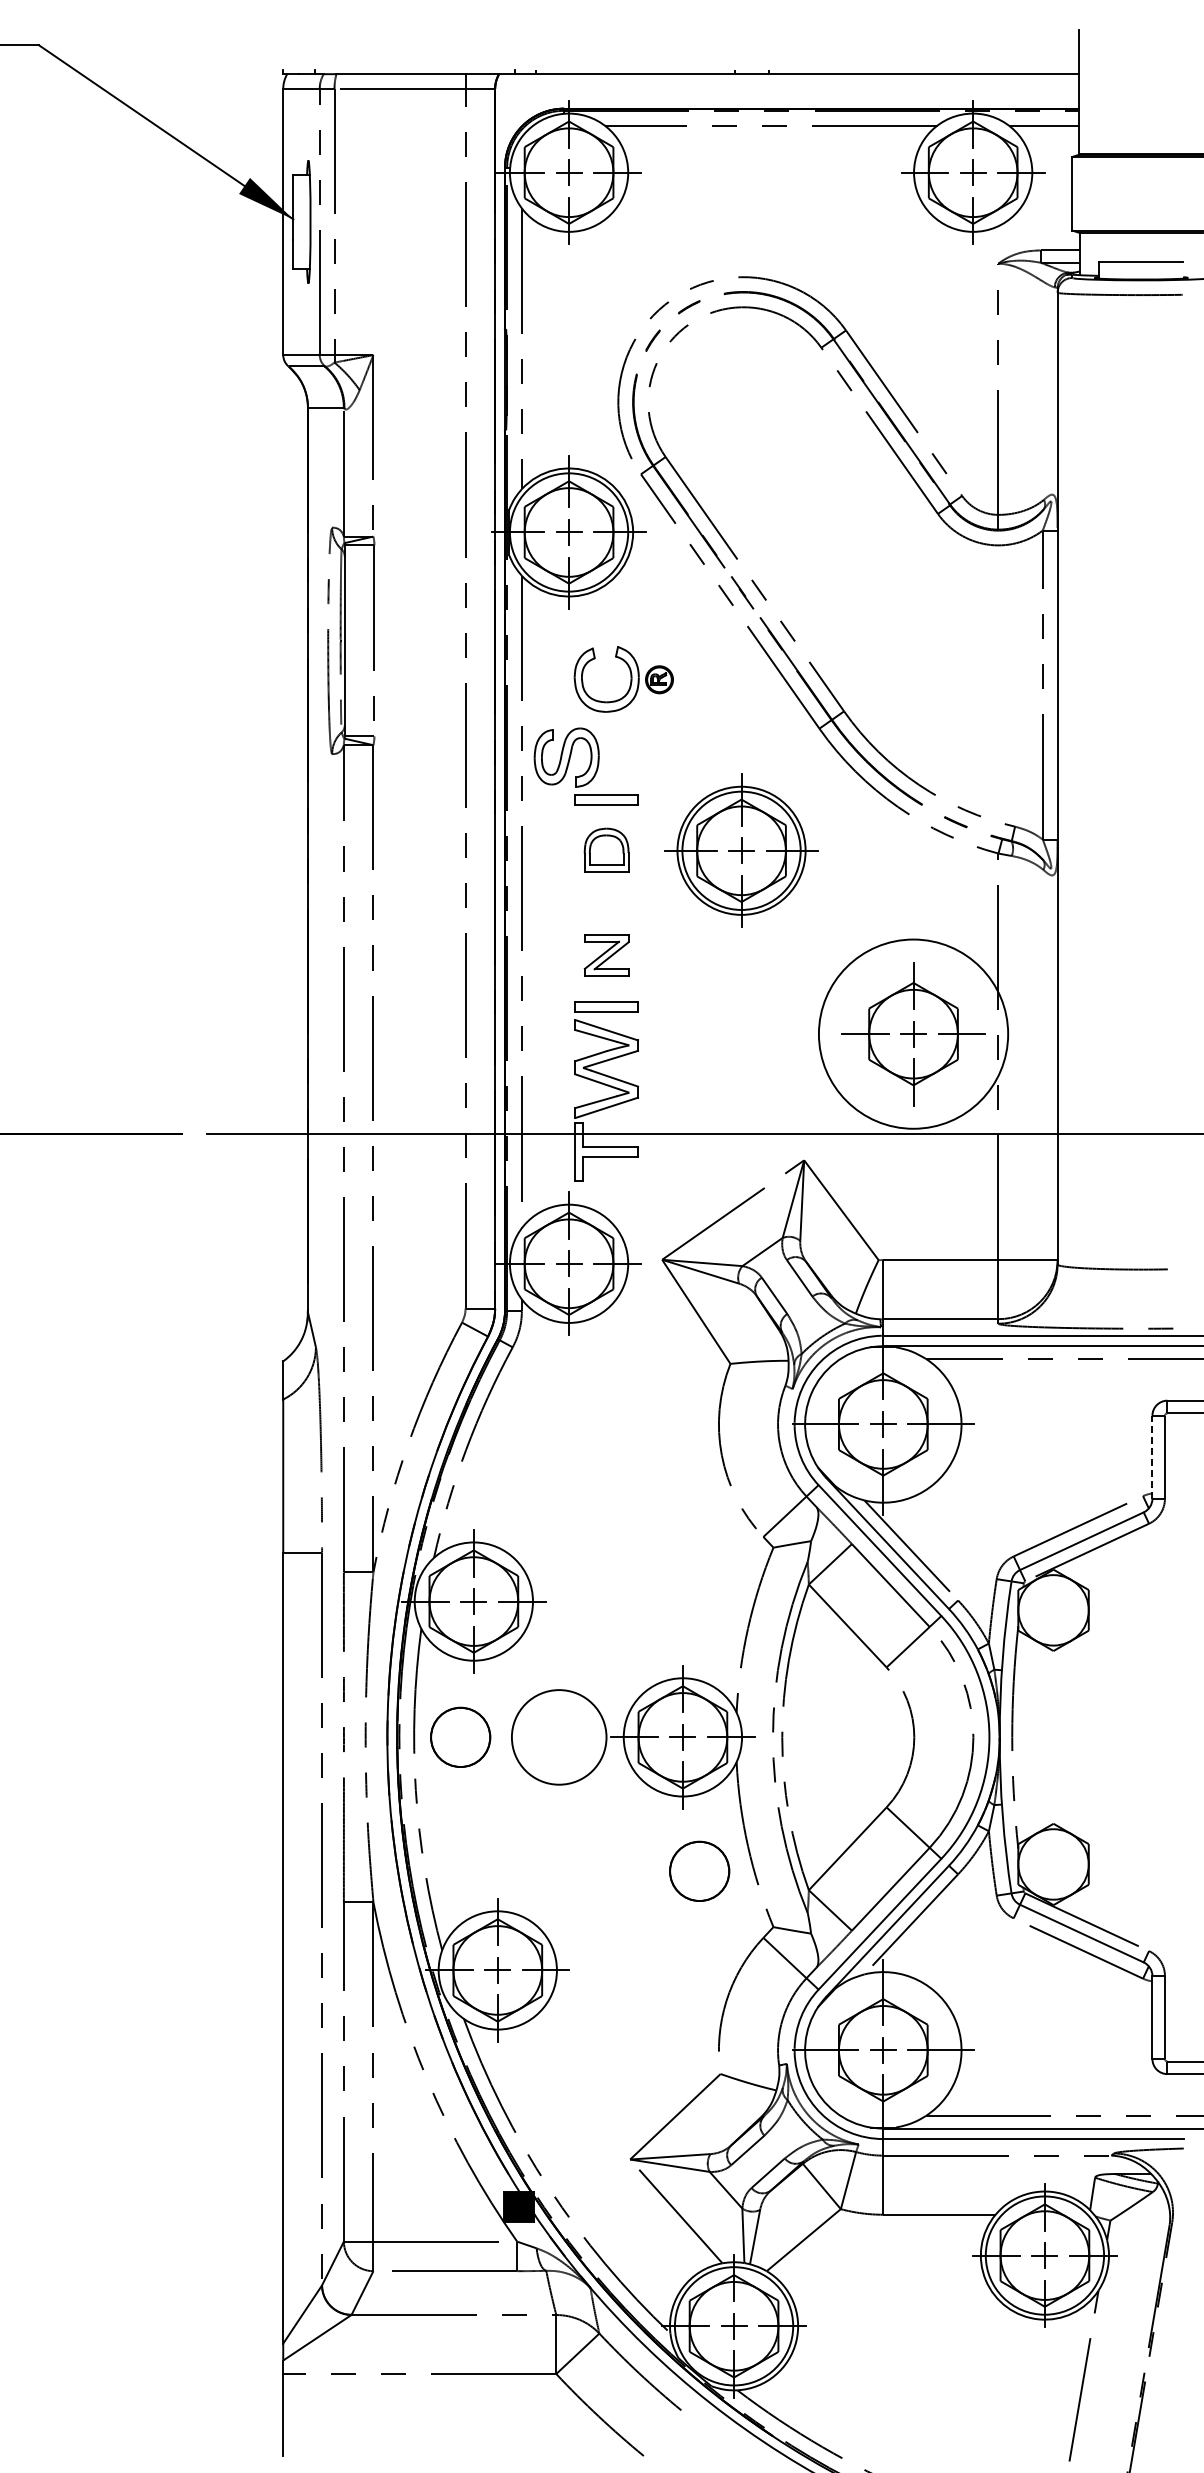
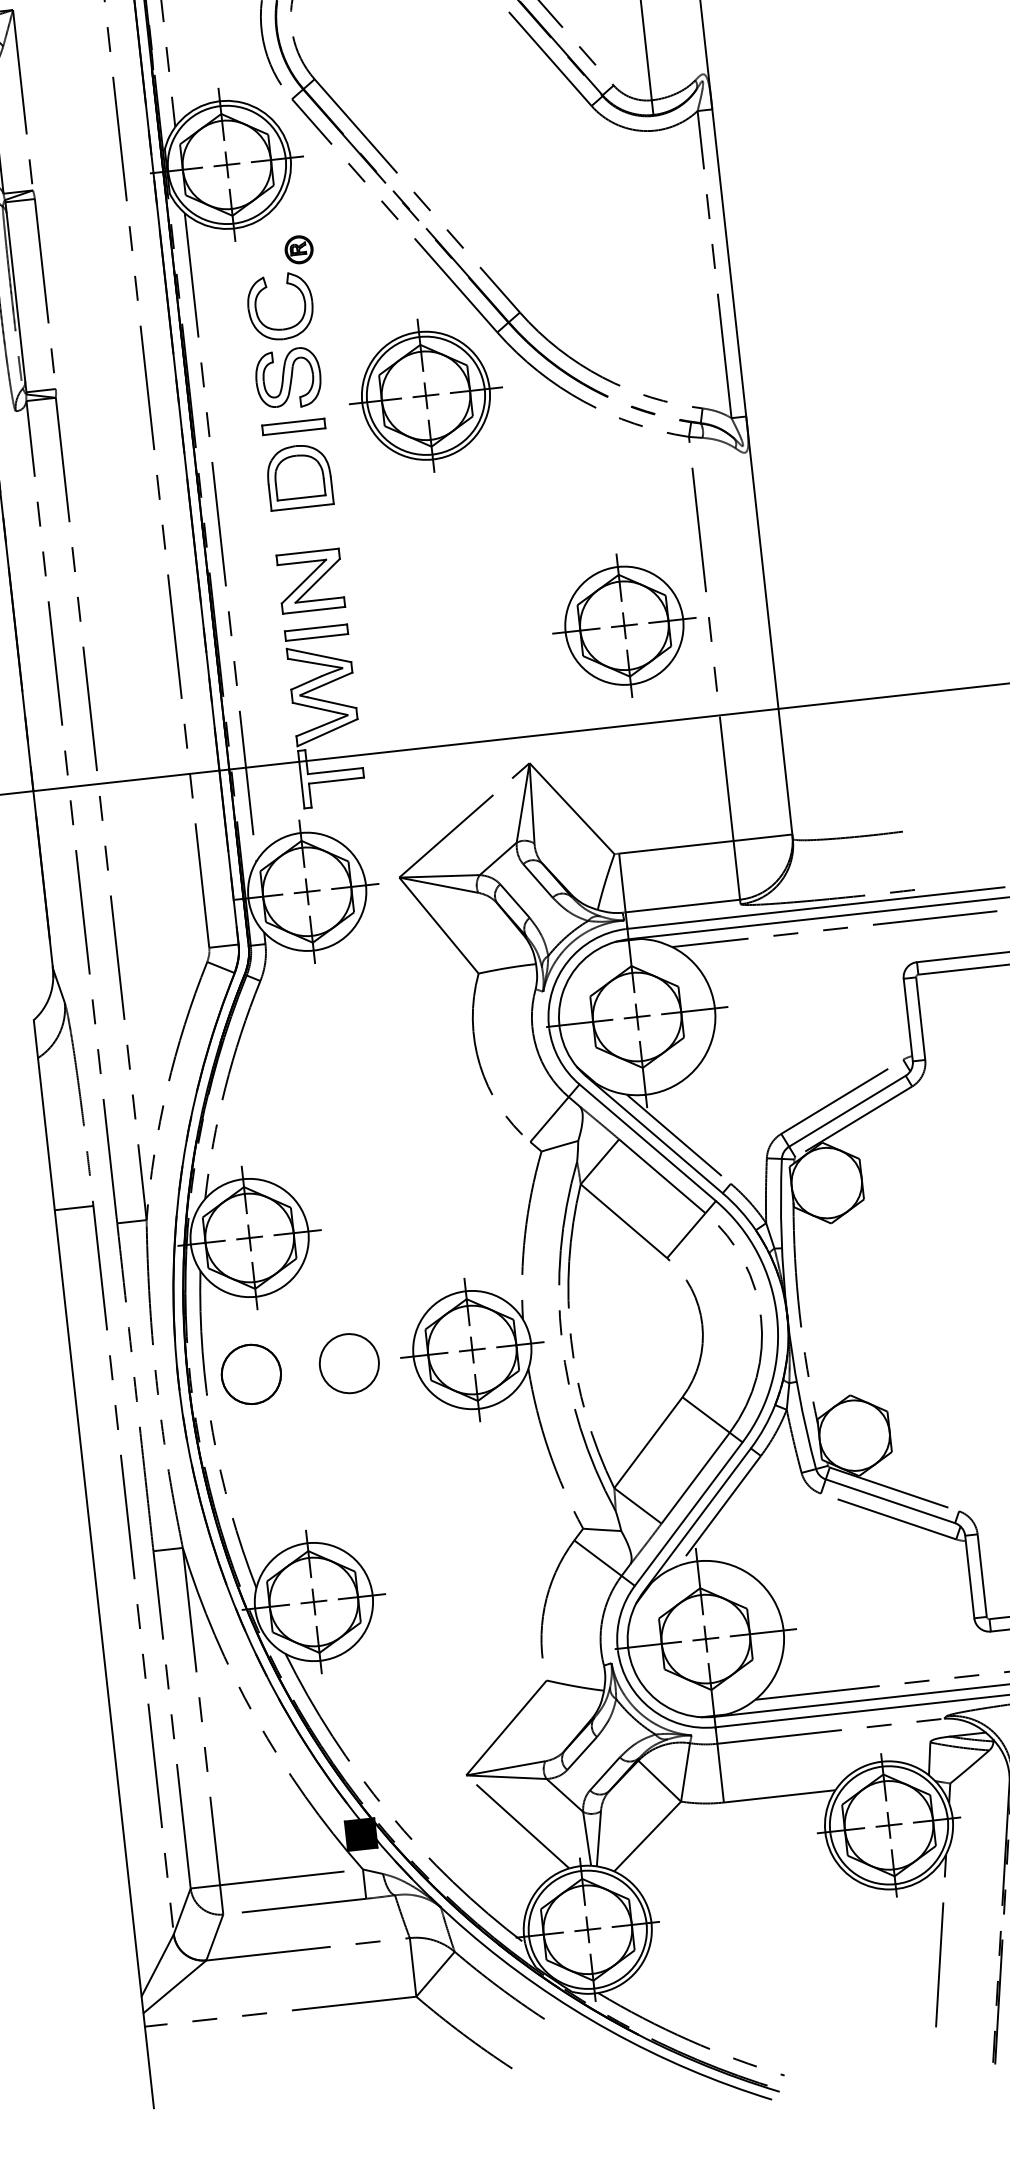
part: (659, 679) -> (299, 249), moved
part: (566, 757) -> (288, 378), moved
part: (606, 849) -> (298, 475), size x1.43
part: (741, 850) -> (425, 395), moved
part: (606, 955) -> (310, 581), size x1.43
circle: (913, 1034) -> (624, 626), size x0.62
line: (1152, 1457) -> (908, 1020), dashed -> solid
circle: (558, 1736) -> (348, 1362), size x0.62
circle: (699, 1870) -> (503, 1480), removed

